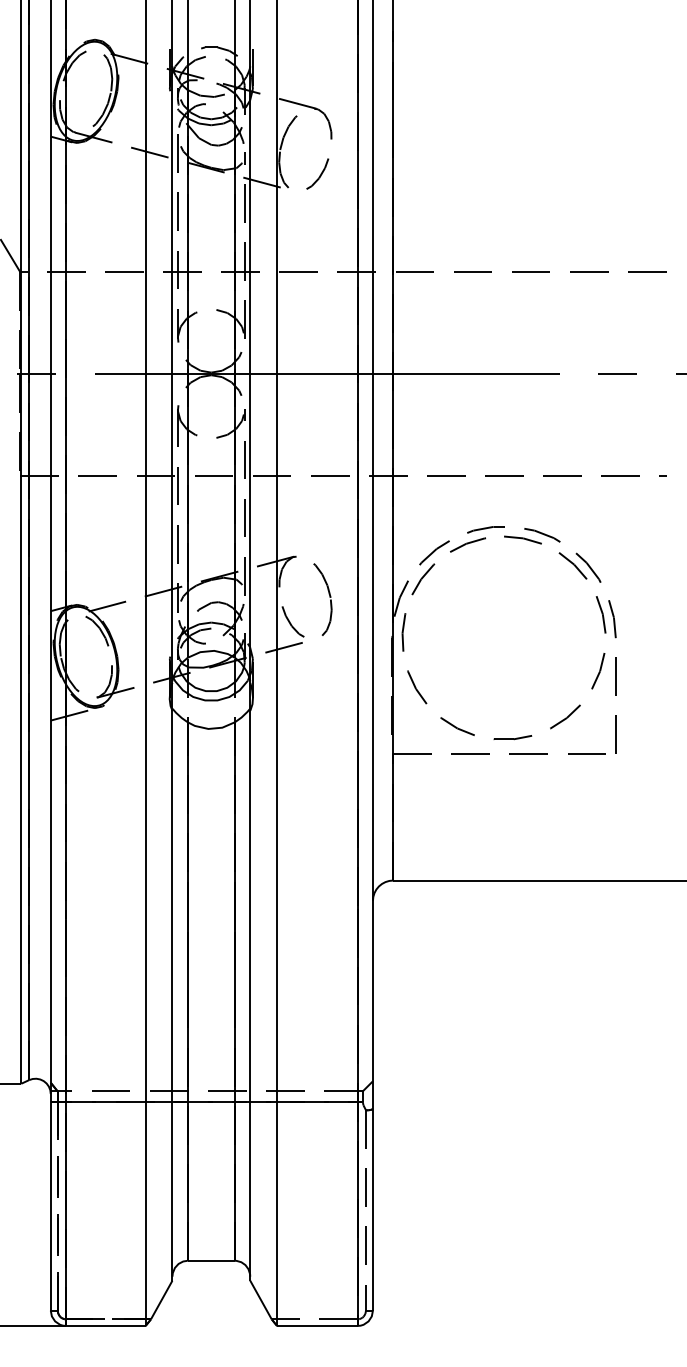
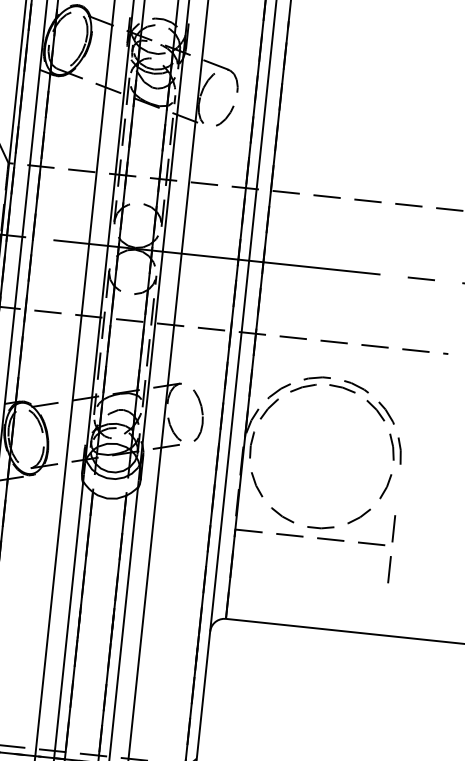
line: (615, 695) -> (392, 542), moved

